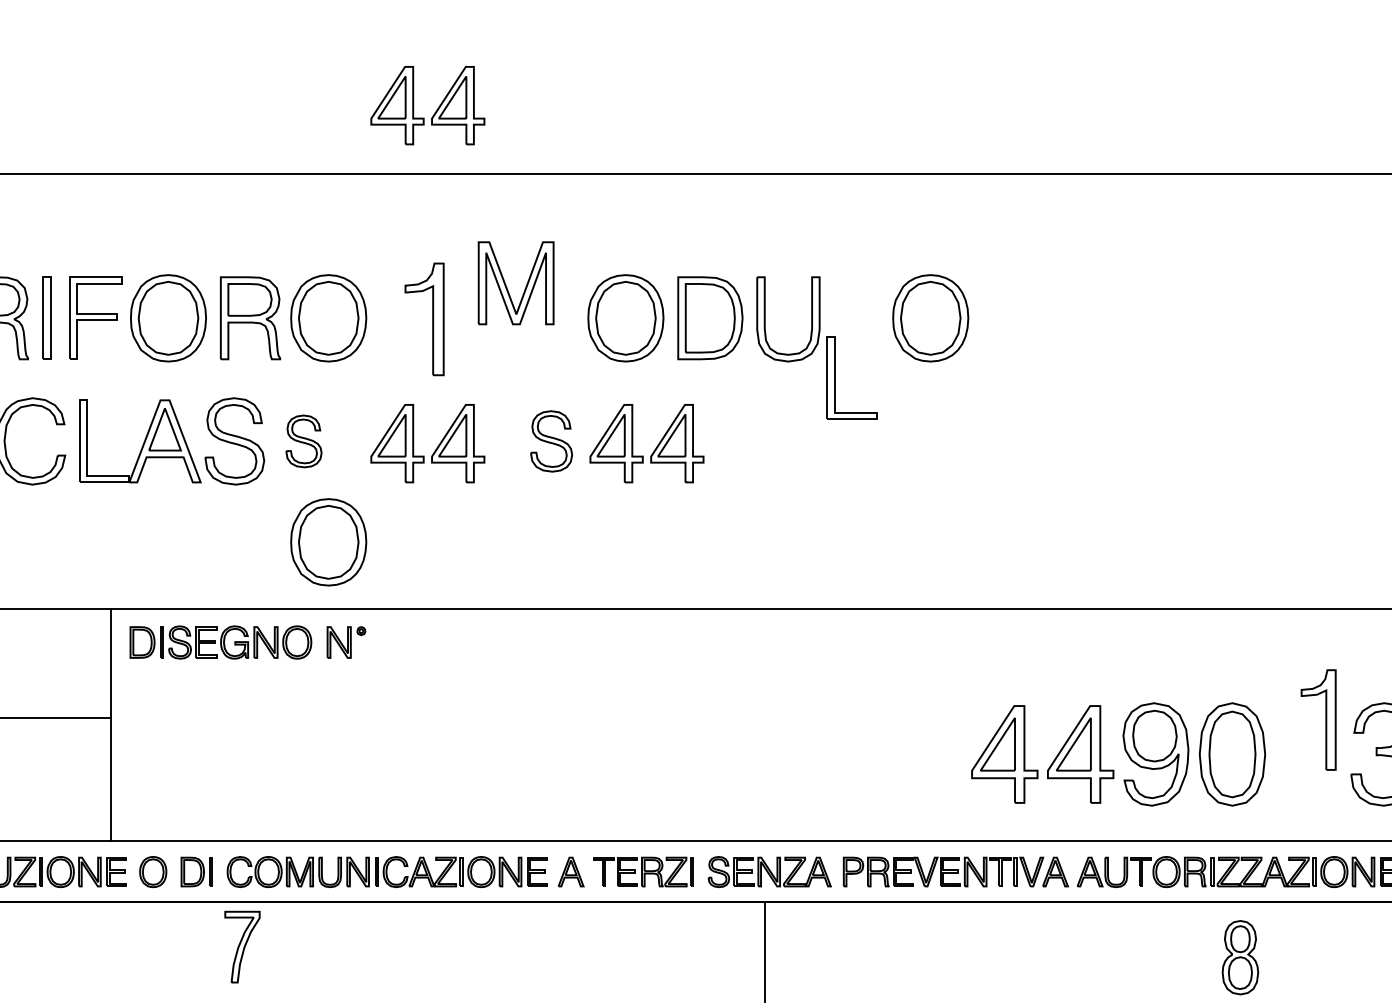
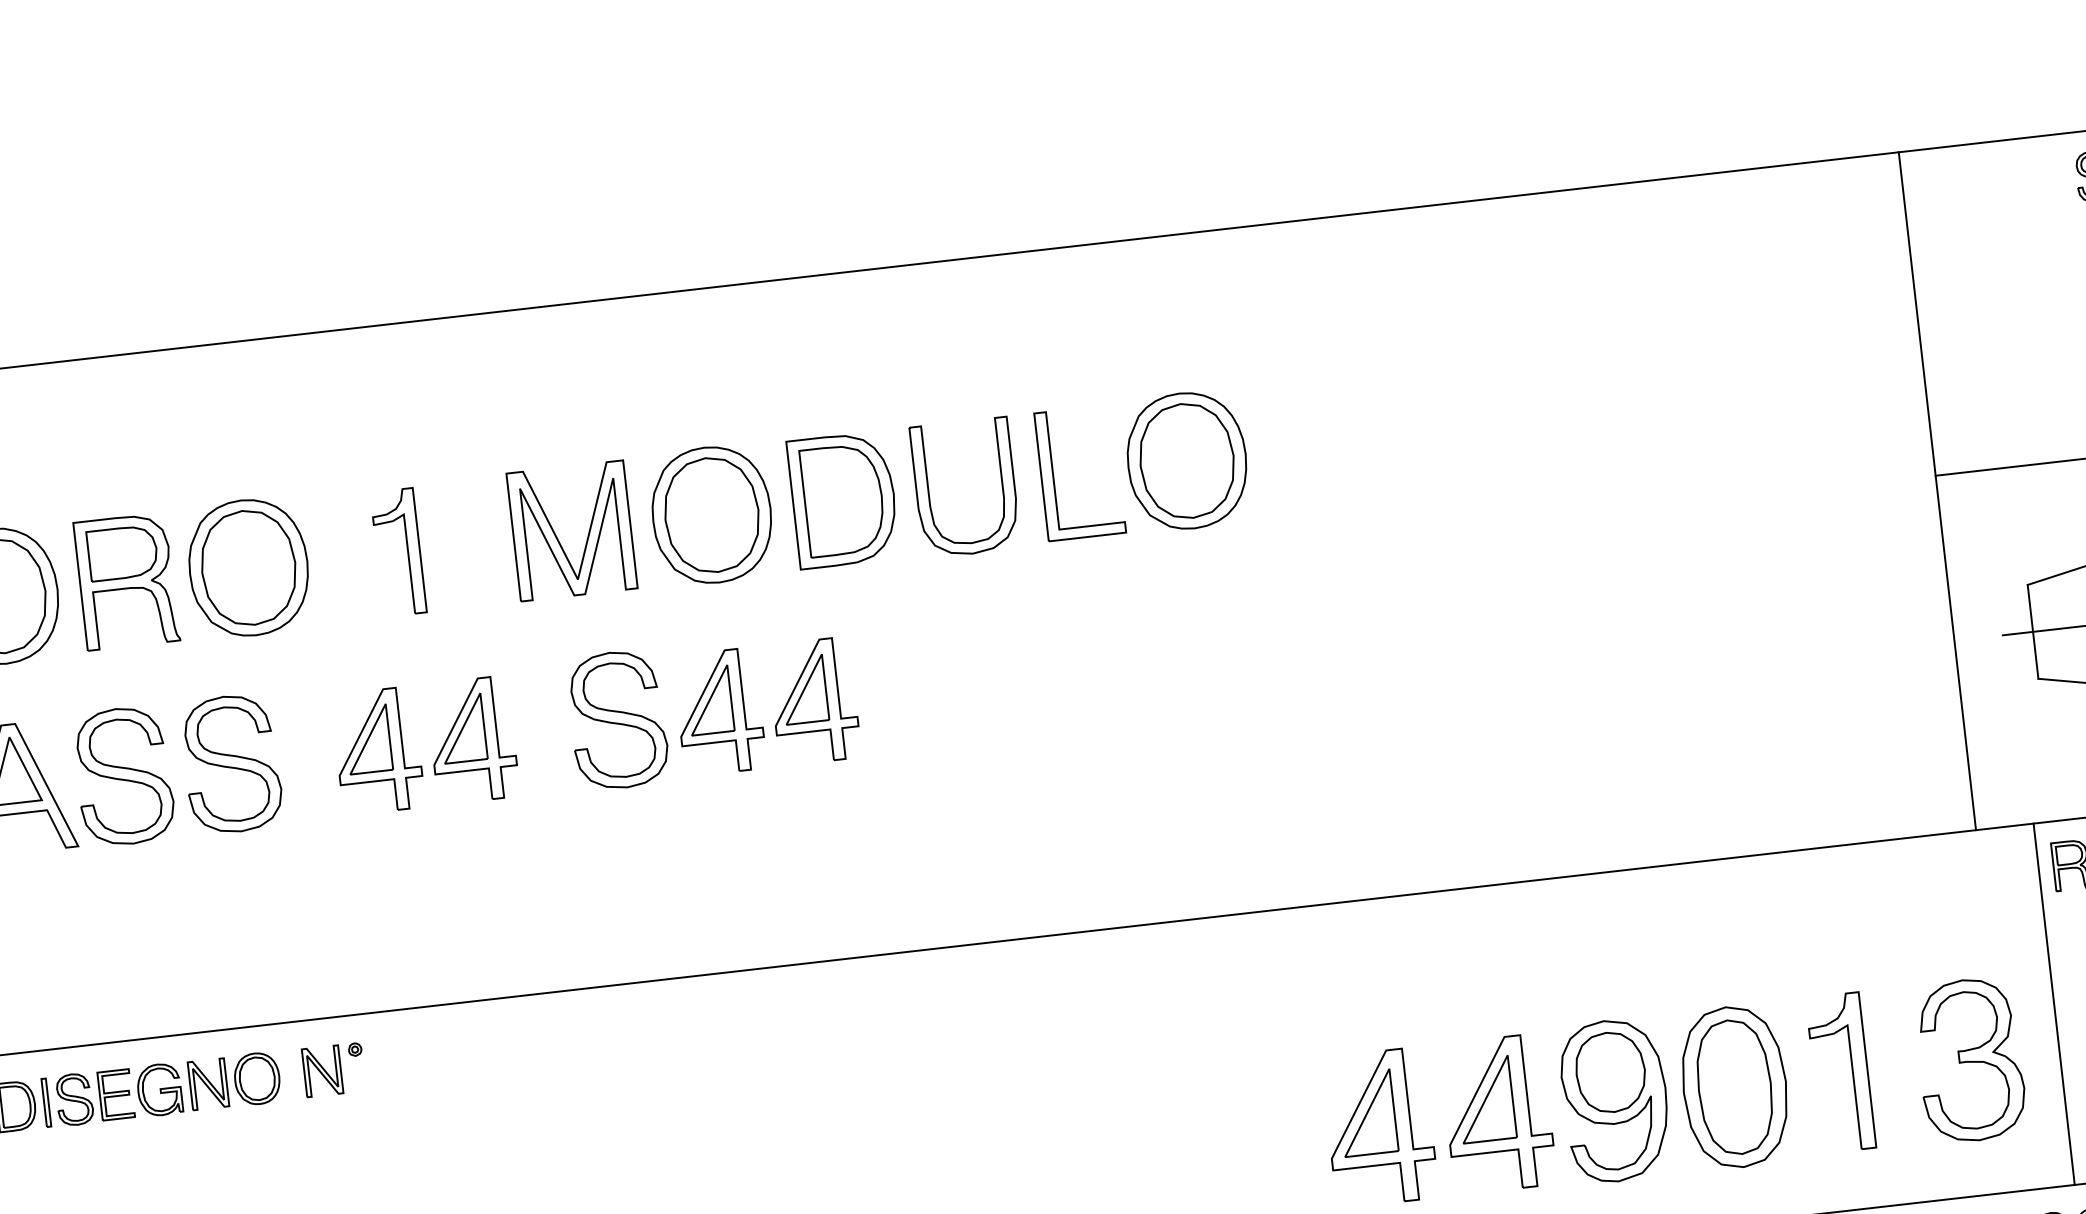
part: (436, 109) -> (379, 223), removed
part: (507, 287) -> (559, 539), moved
part: (424, 319) -> (398, 552), size x0.71
part: (835, 377) -> (1054, 474), moved
part: (303, 441) -> (231, 764), size x1.67
part: (551, 441) -> (617, 720), size x1.43
part: (328, 542) -> (288, 917), removed
part: (1325, 719) -> (1851, 1070), moved

